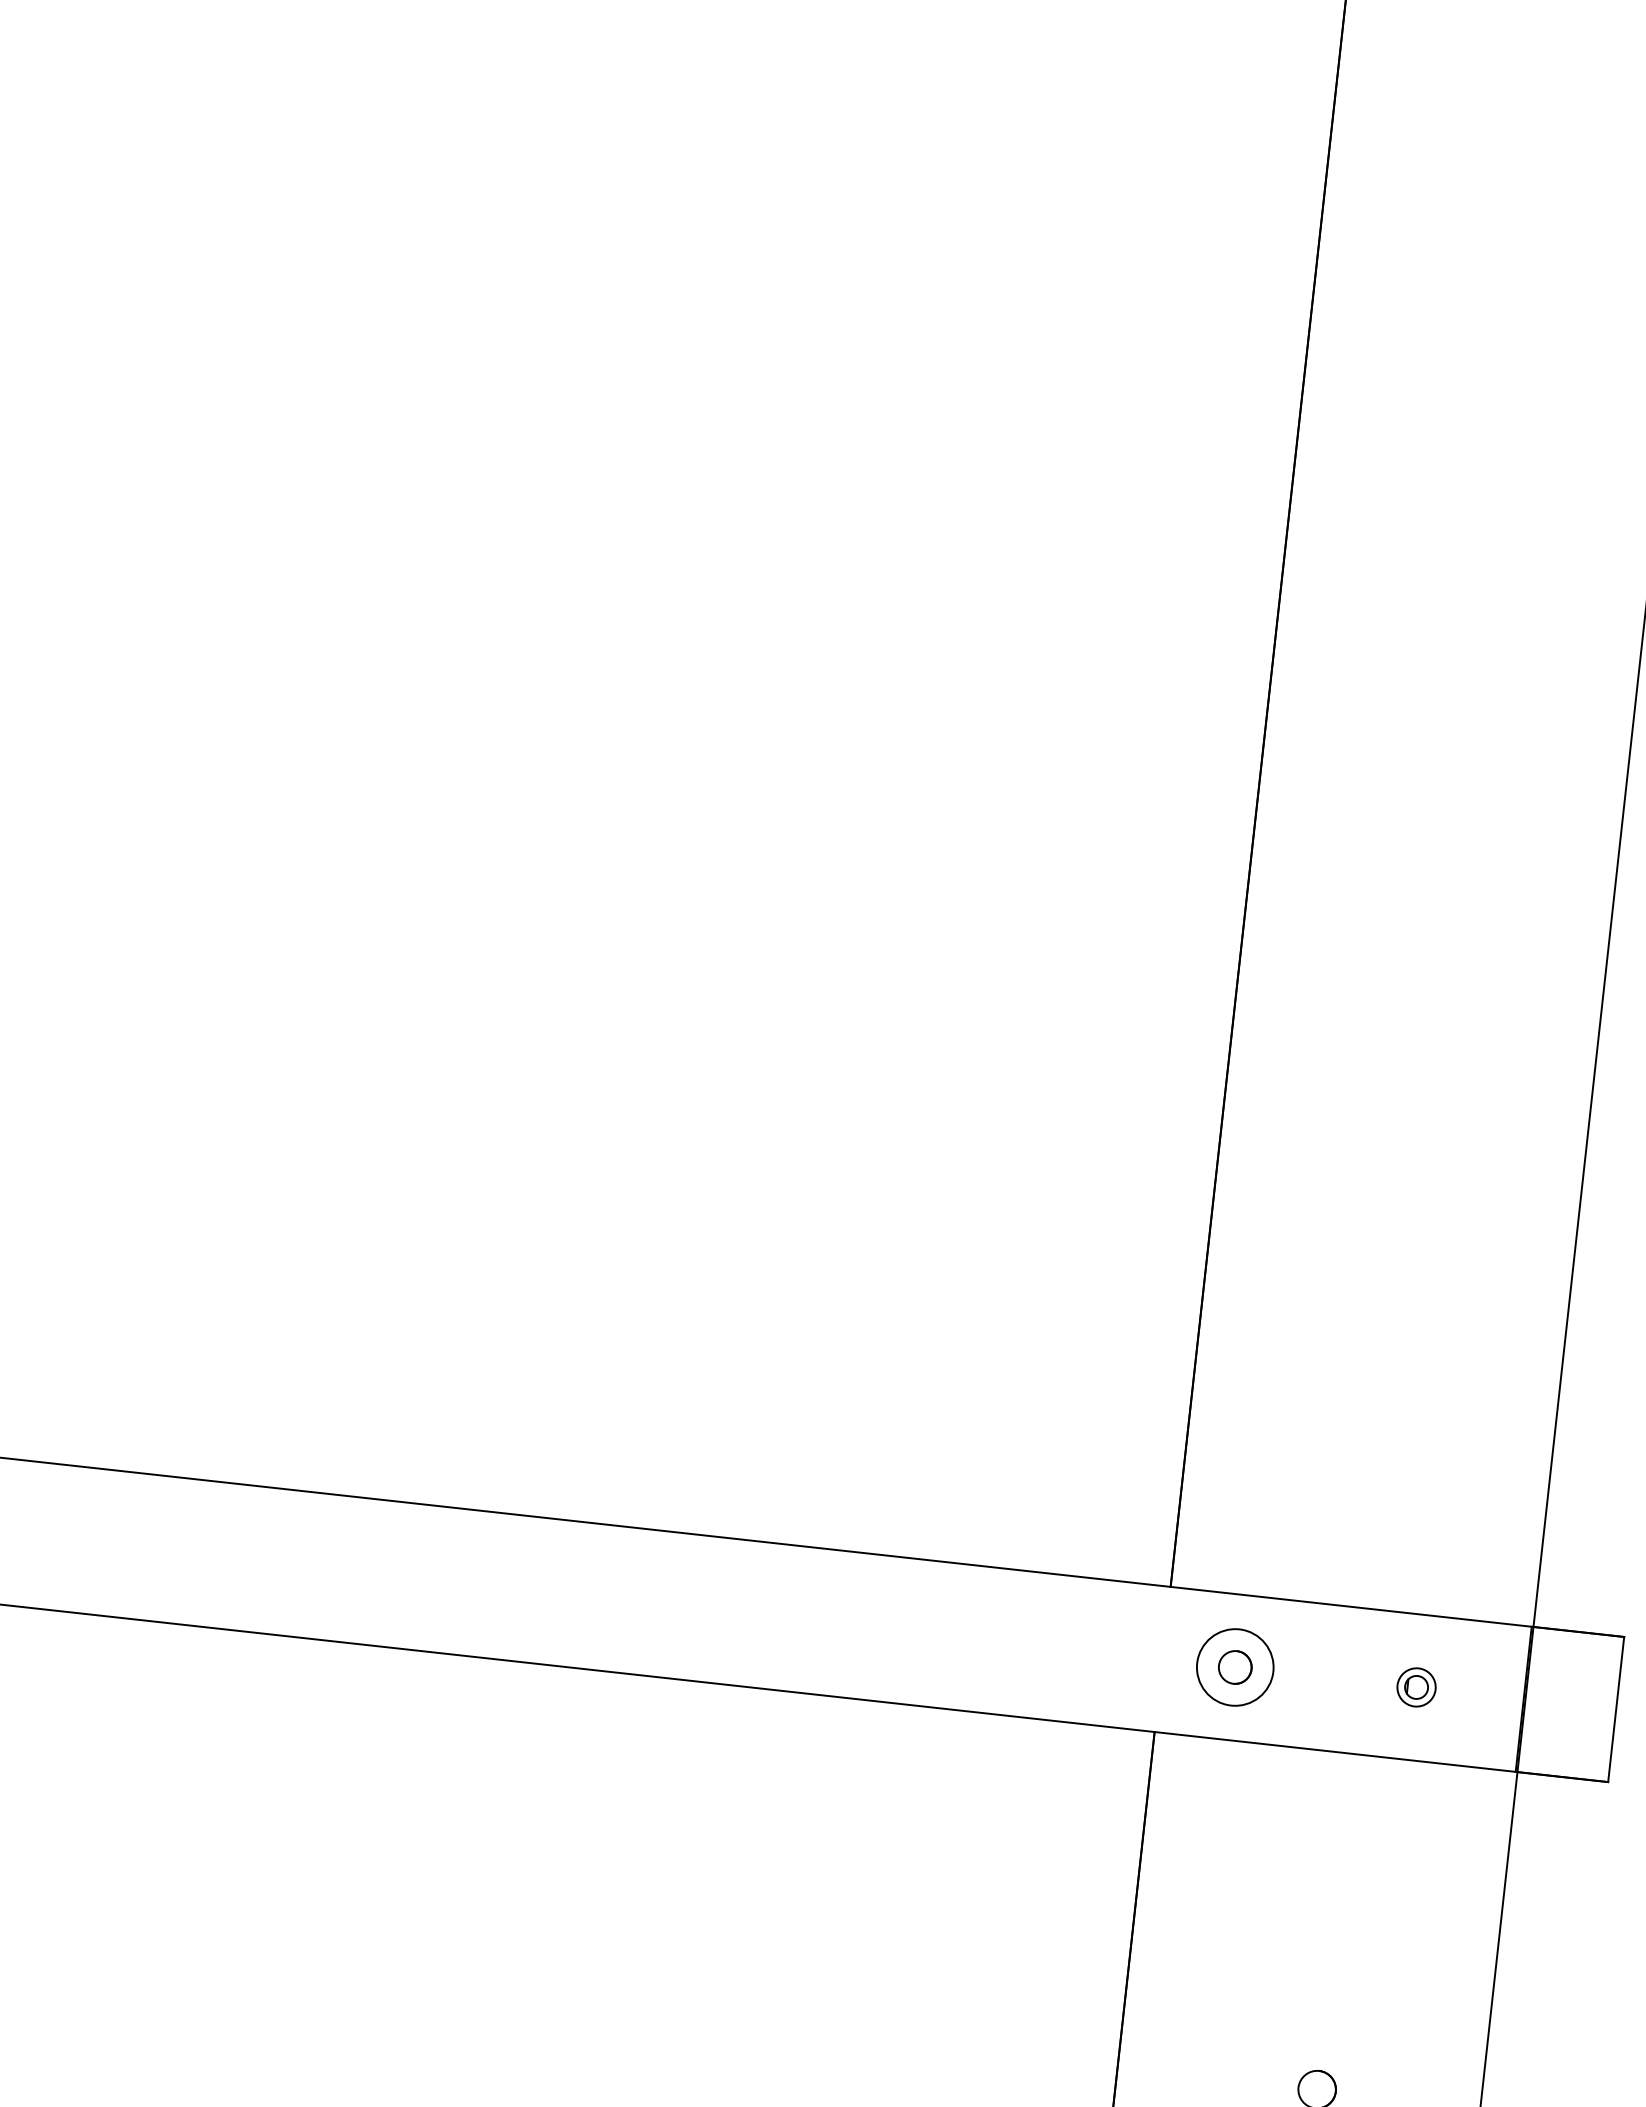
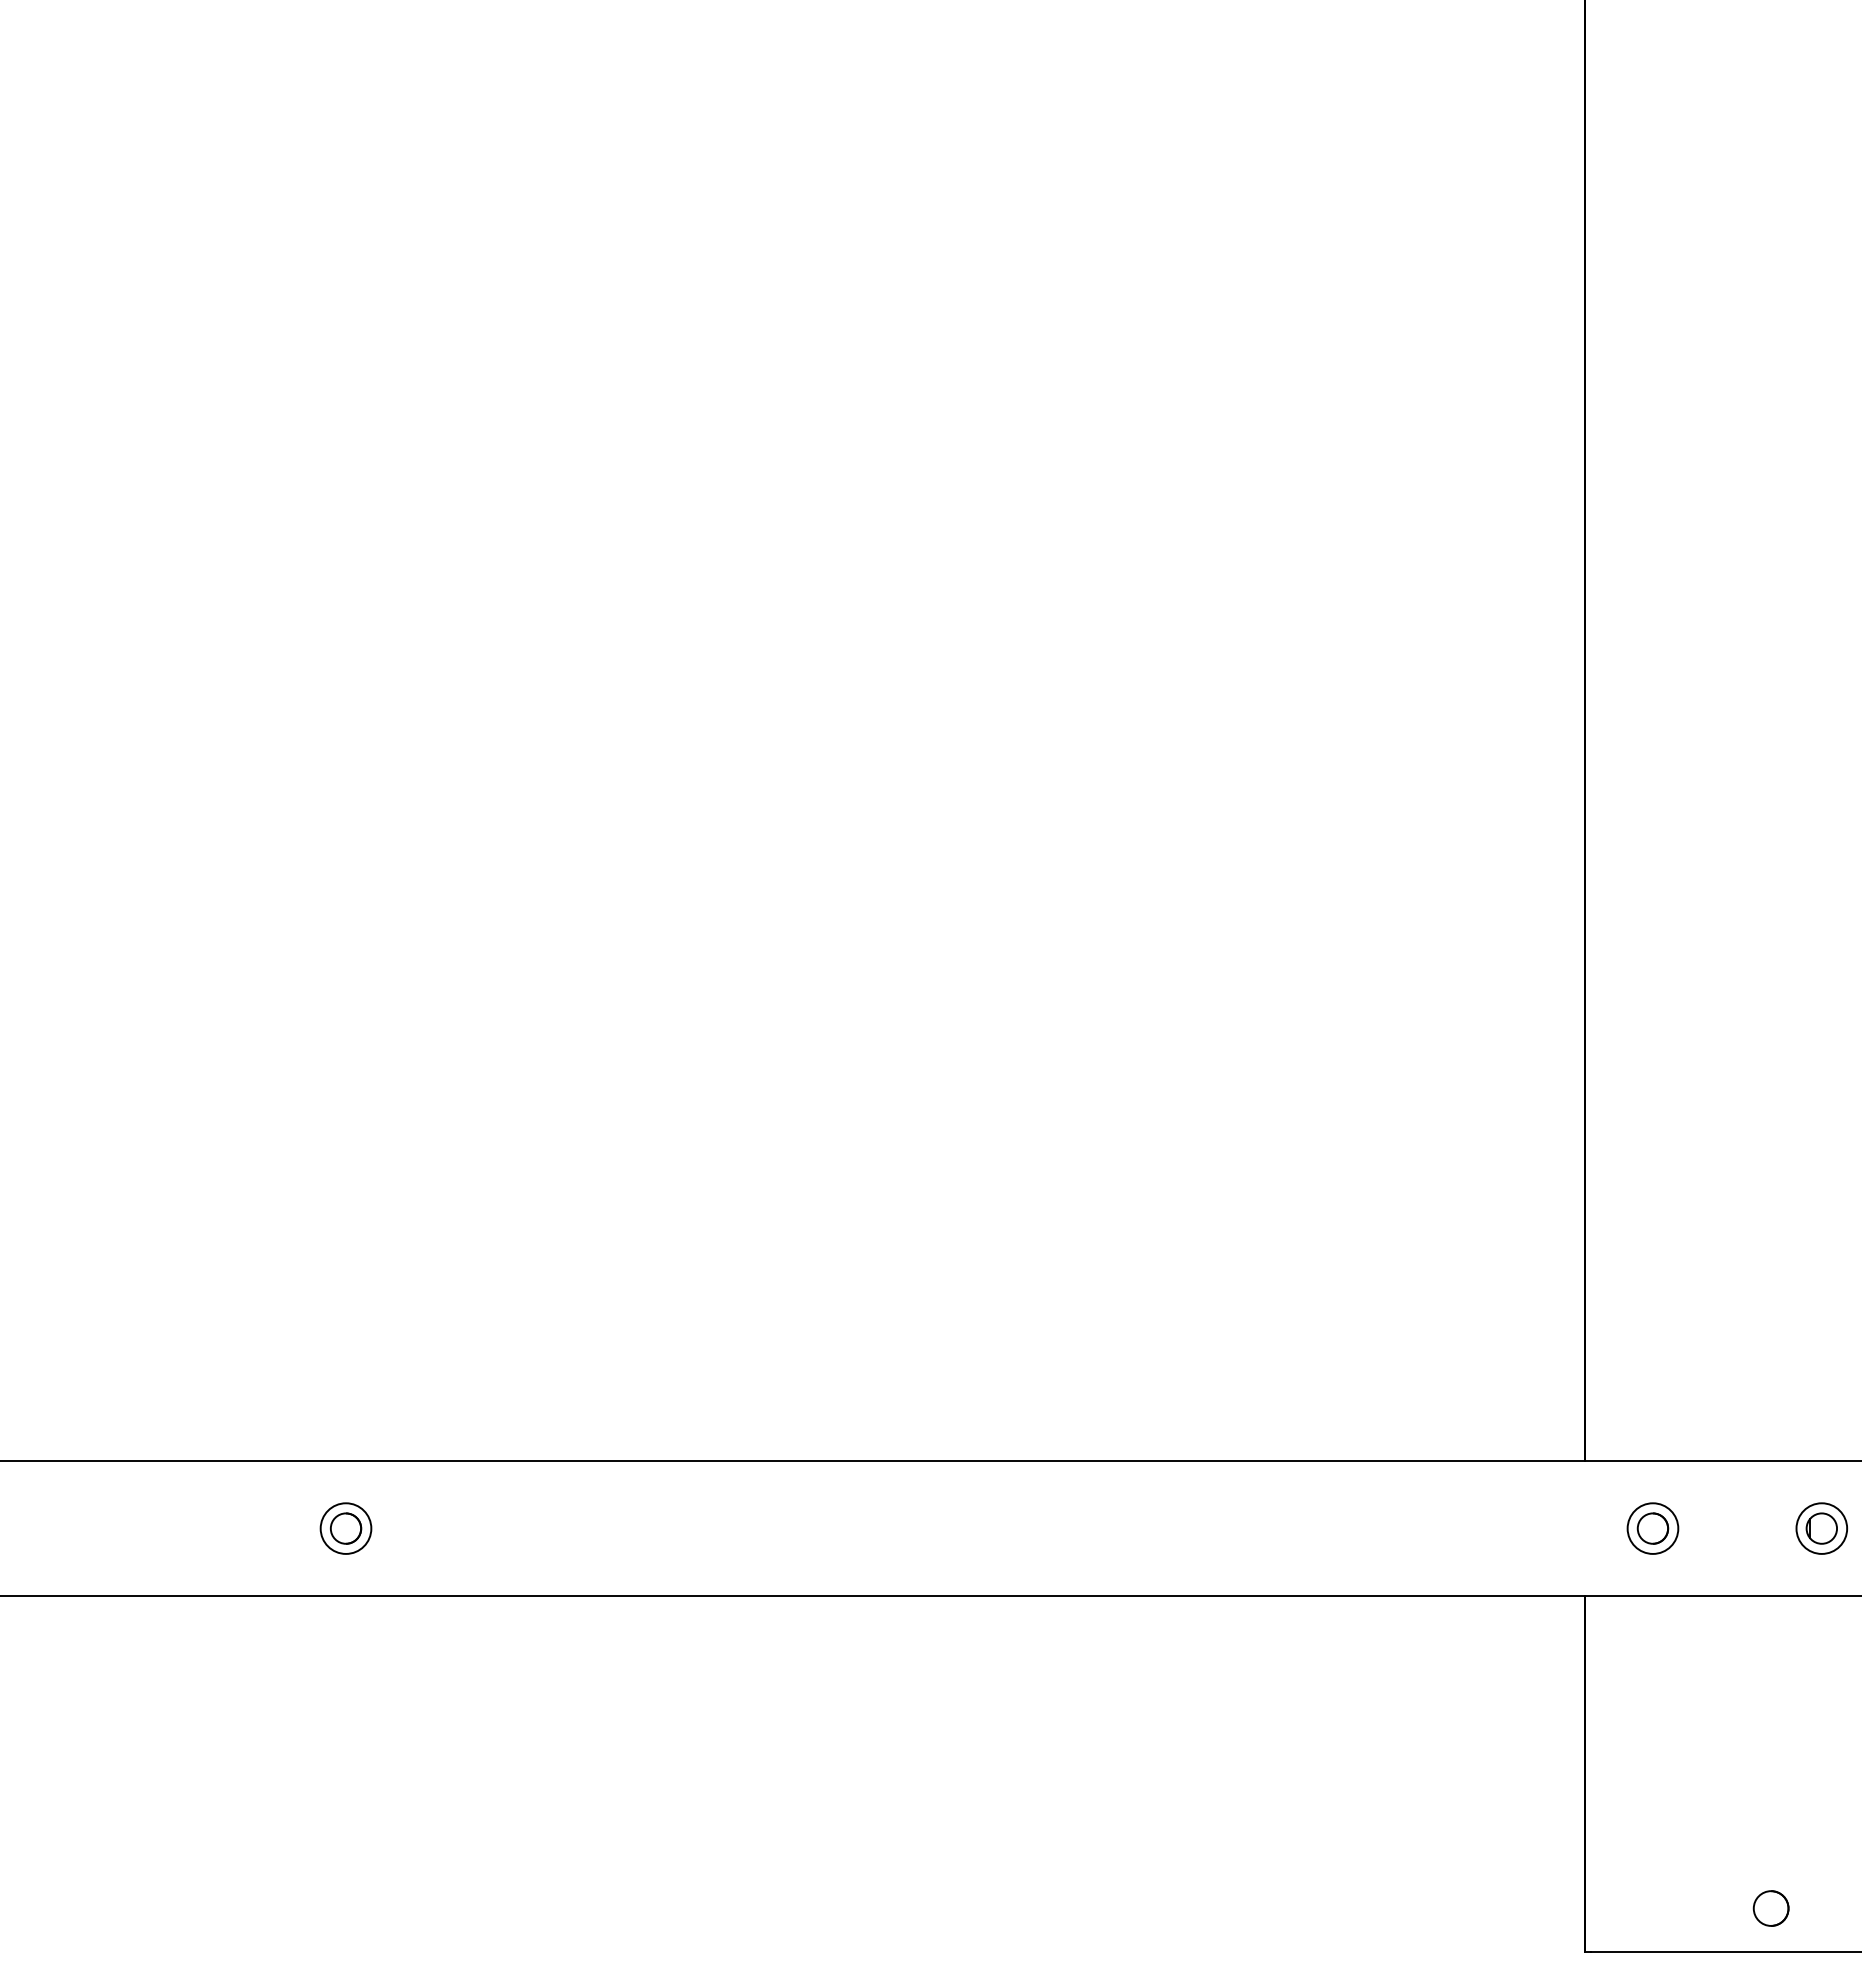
circle: (1234, 1667) -> (1652, 1528), size x0.71
part: (1416, 1687) -> (1821, 1528), size x1.43

